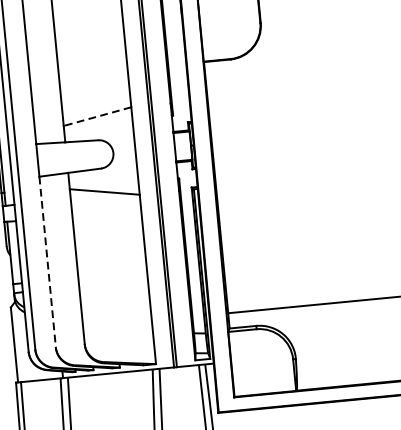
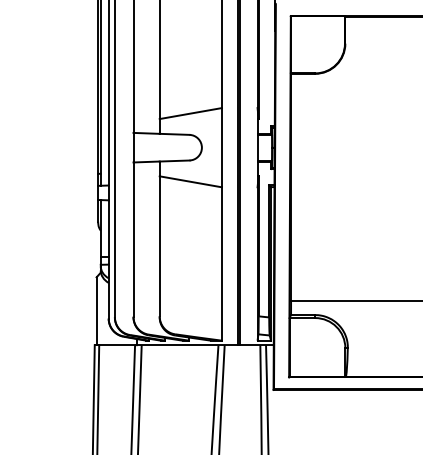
line: (97, 116) -> (190, 113), dashed -> solid
line: (47, 262) -> (133, 240), dashed -> solid

